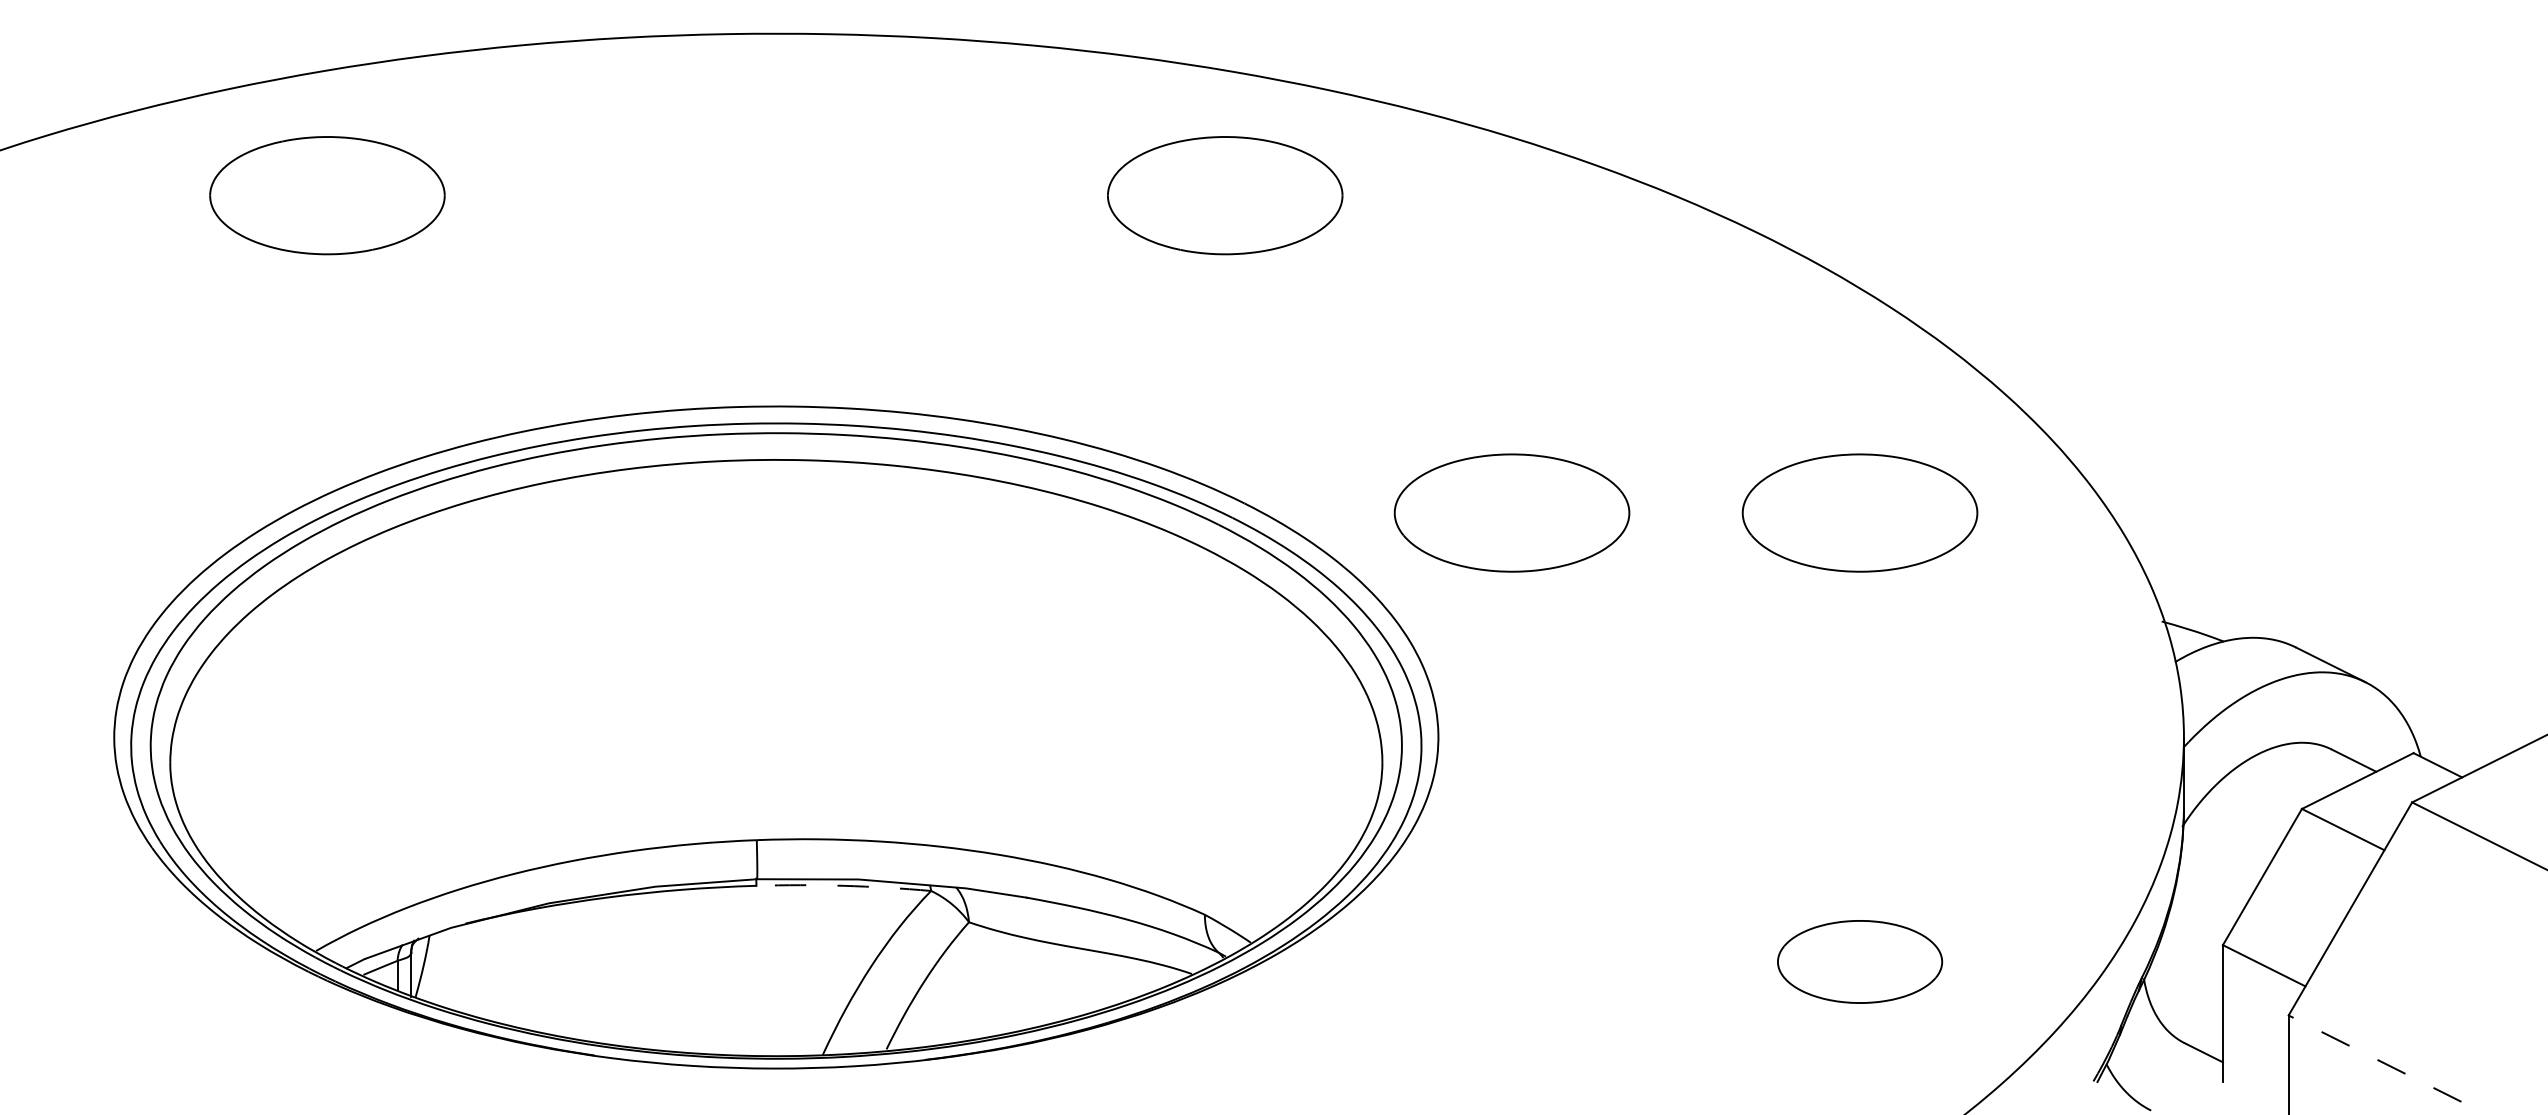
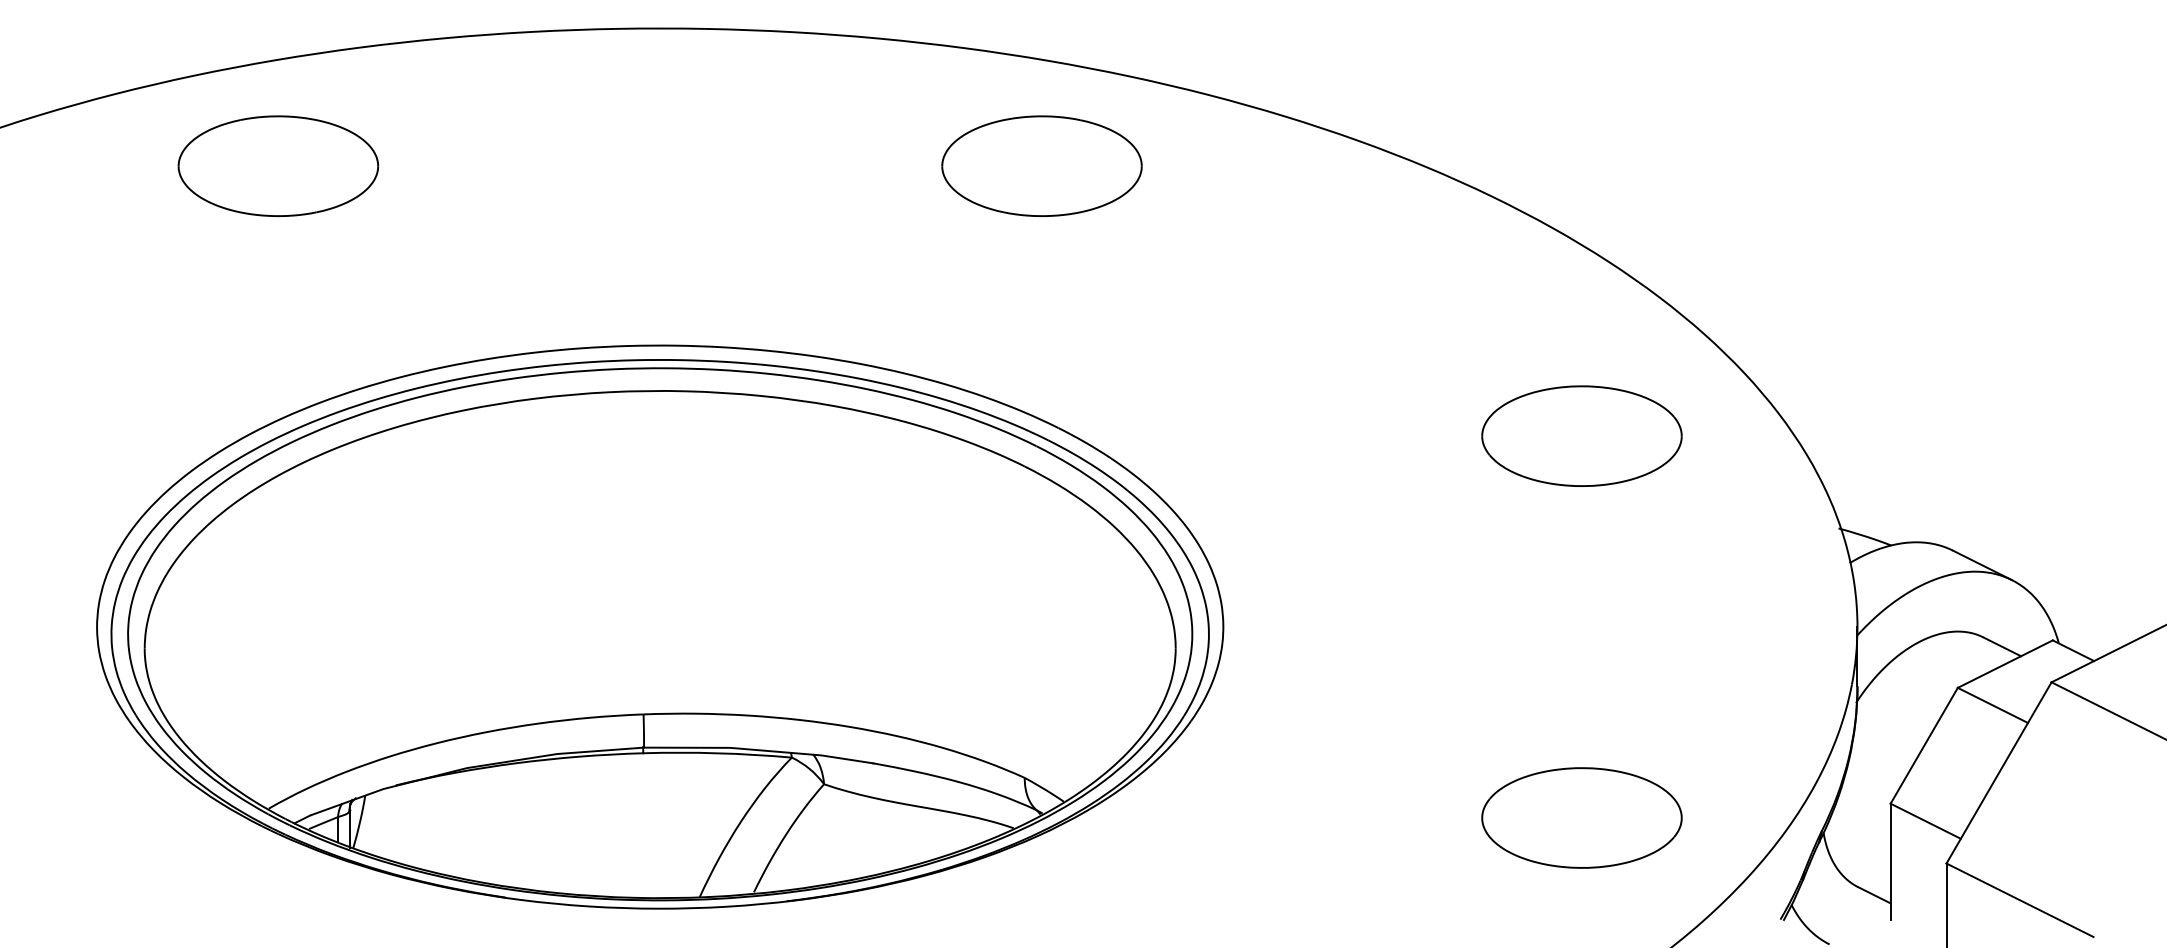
part: (1511, 512) -> (1285, 435), removed
arc: (843, 886) -> (717, 753), dashed -> solid
part: (1859, 961) -> (1581, 817), size x1.43
line: (2374, 1058) -> (2019, 900), dashed -> solid

